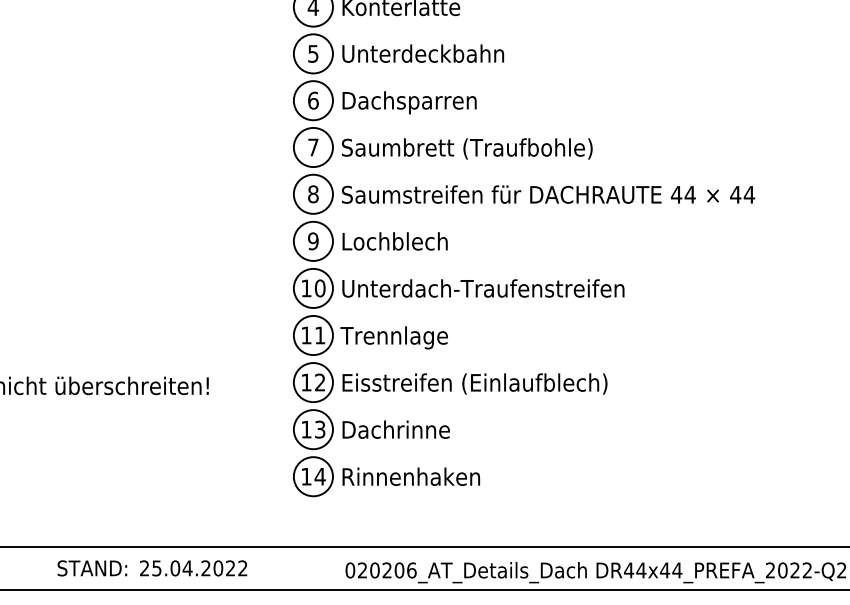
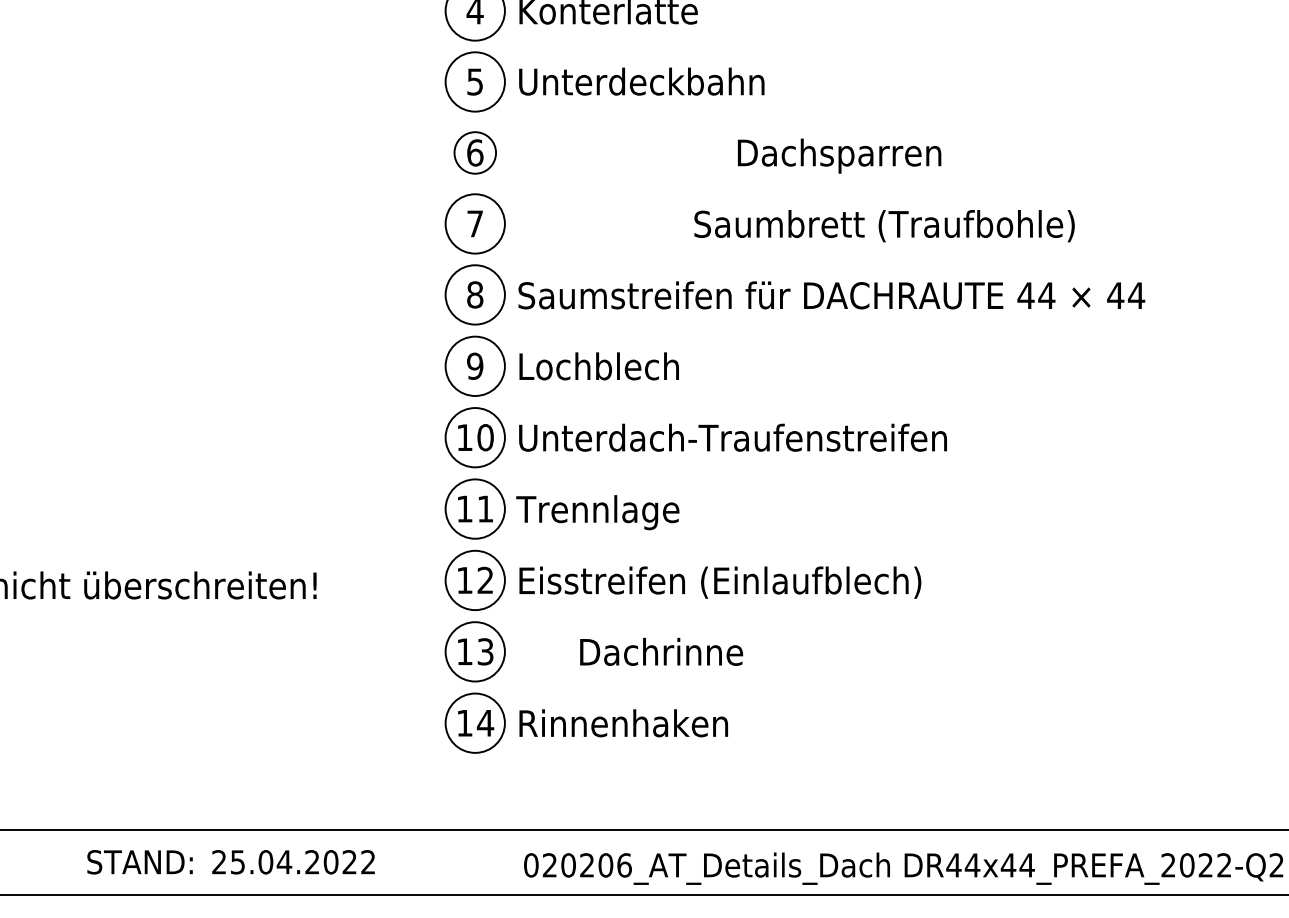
circle: (312, 100) -> (473, 152), size x0.7
text: (409, 102) -> (839, 155), moved
text: (467, 148) -> (884, 225), moved
text: (395, 429) -> (660, 651), moved

